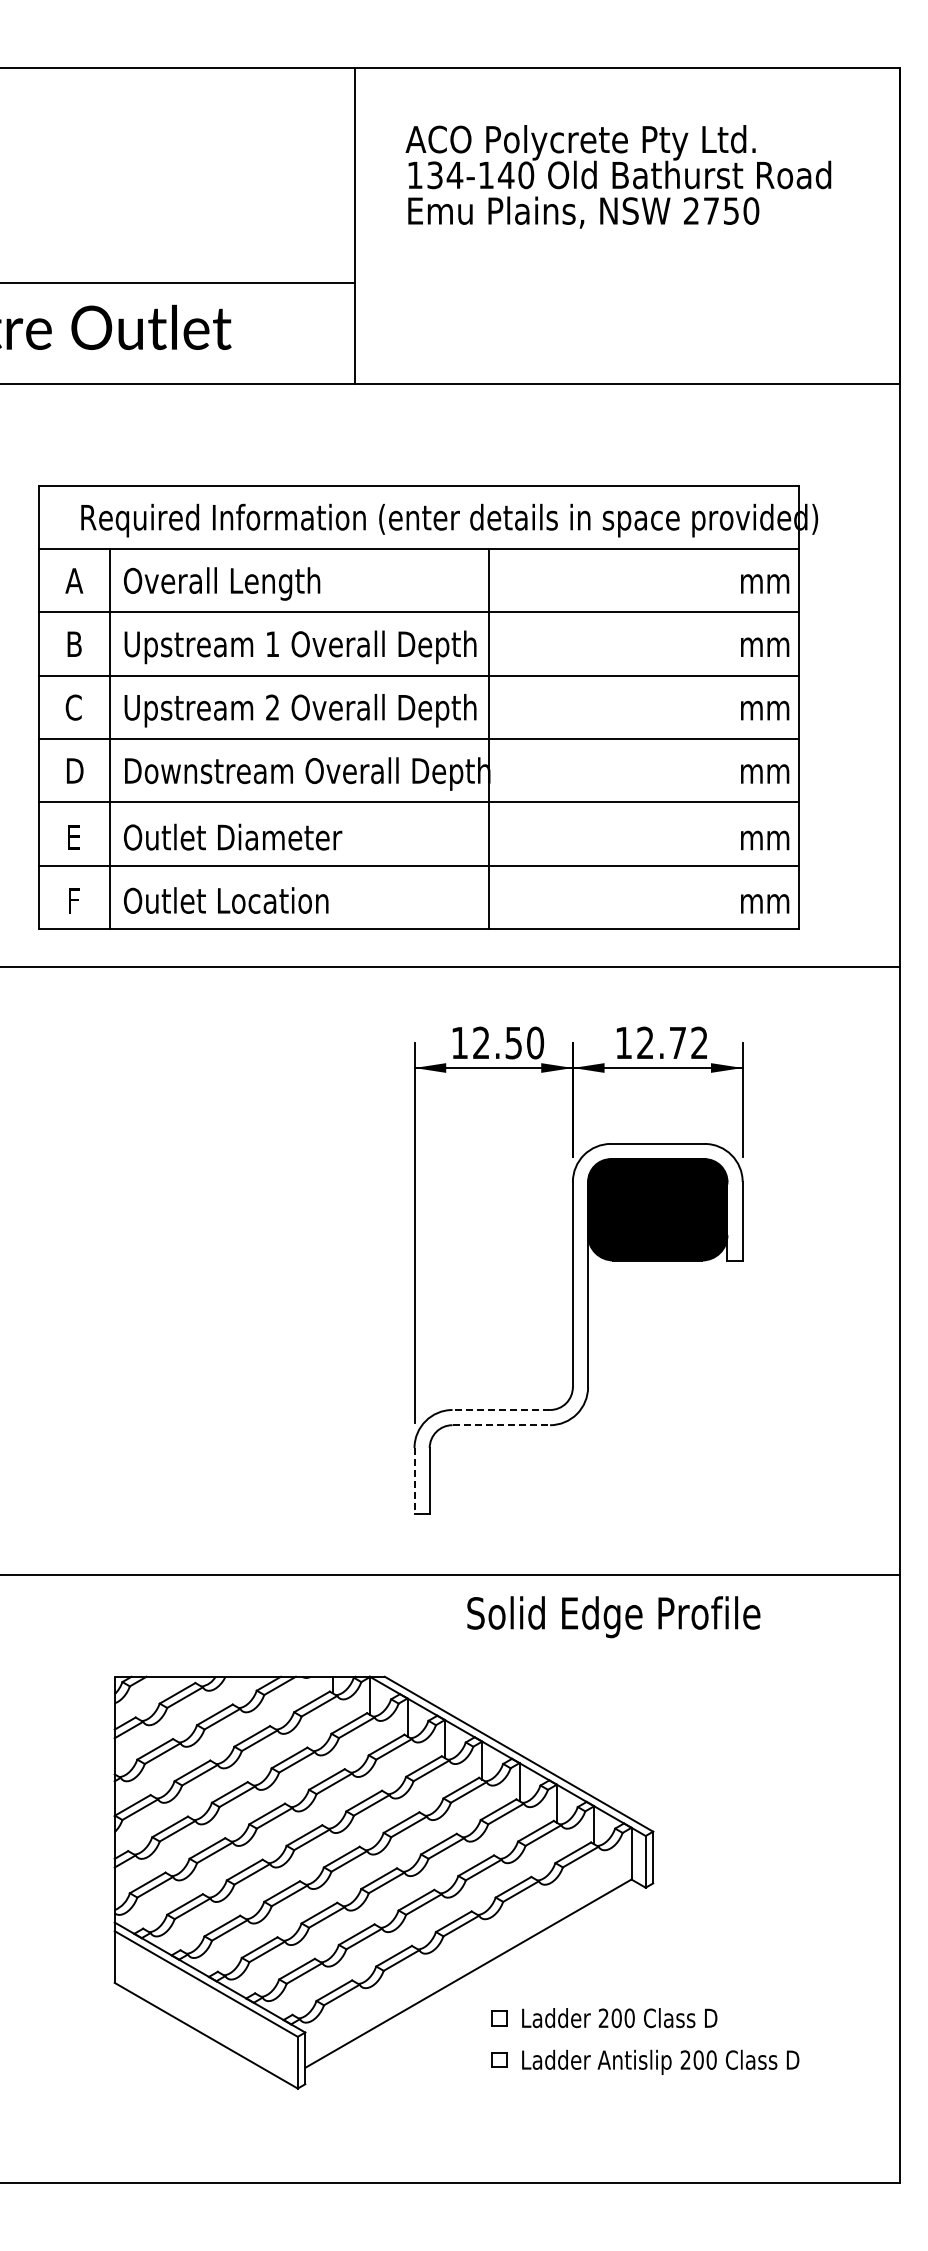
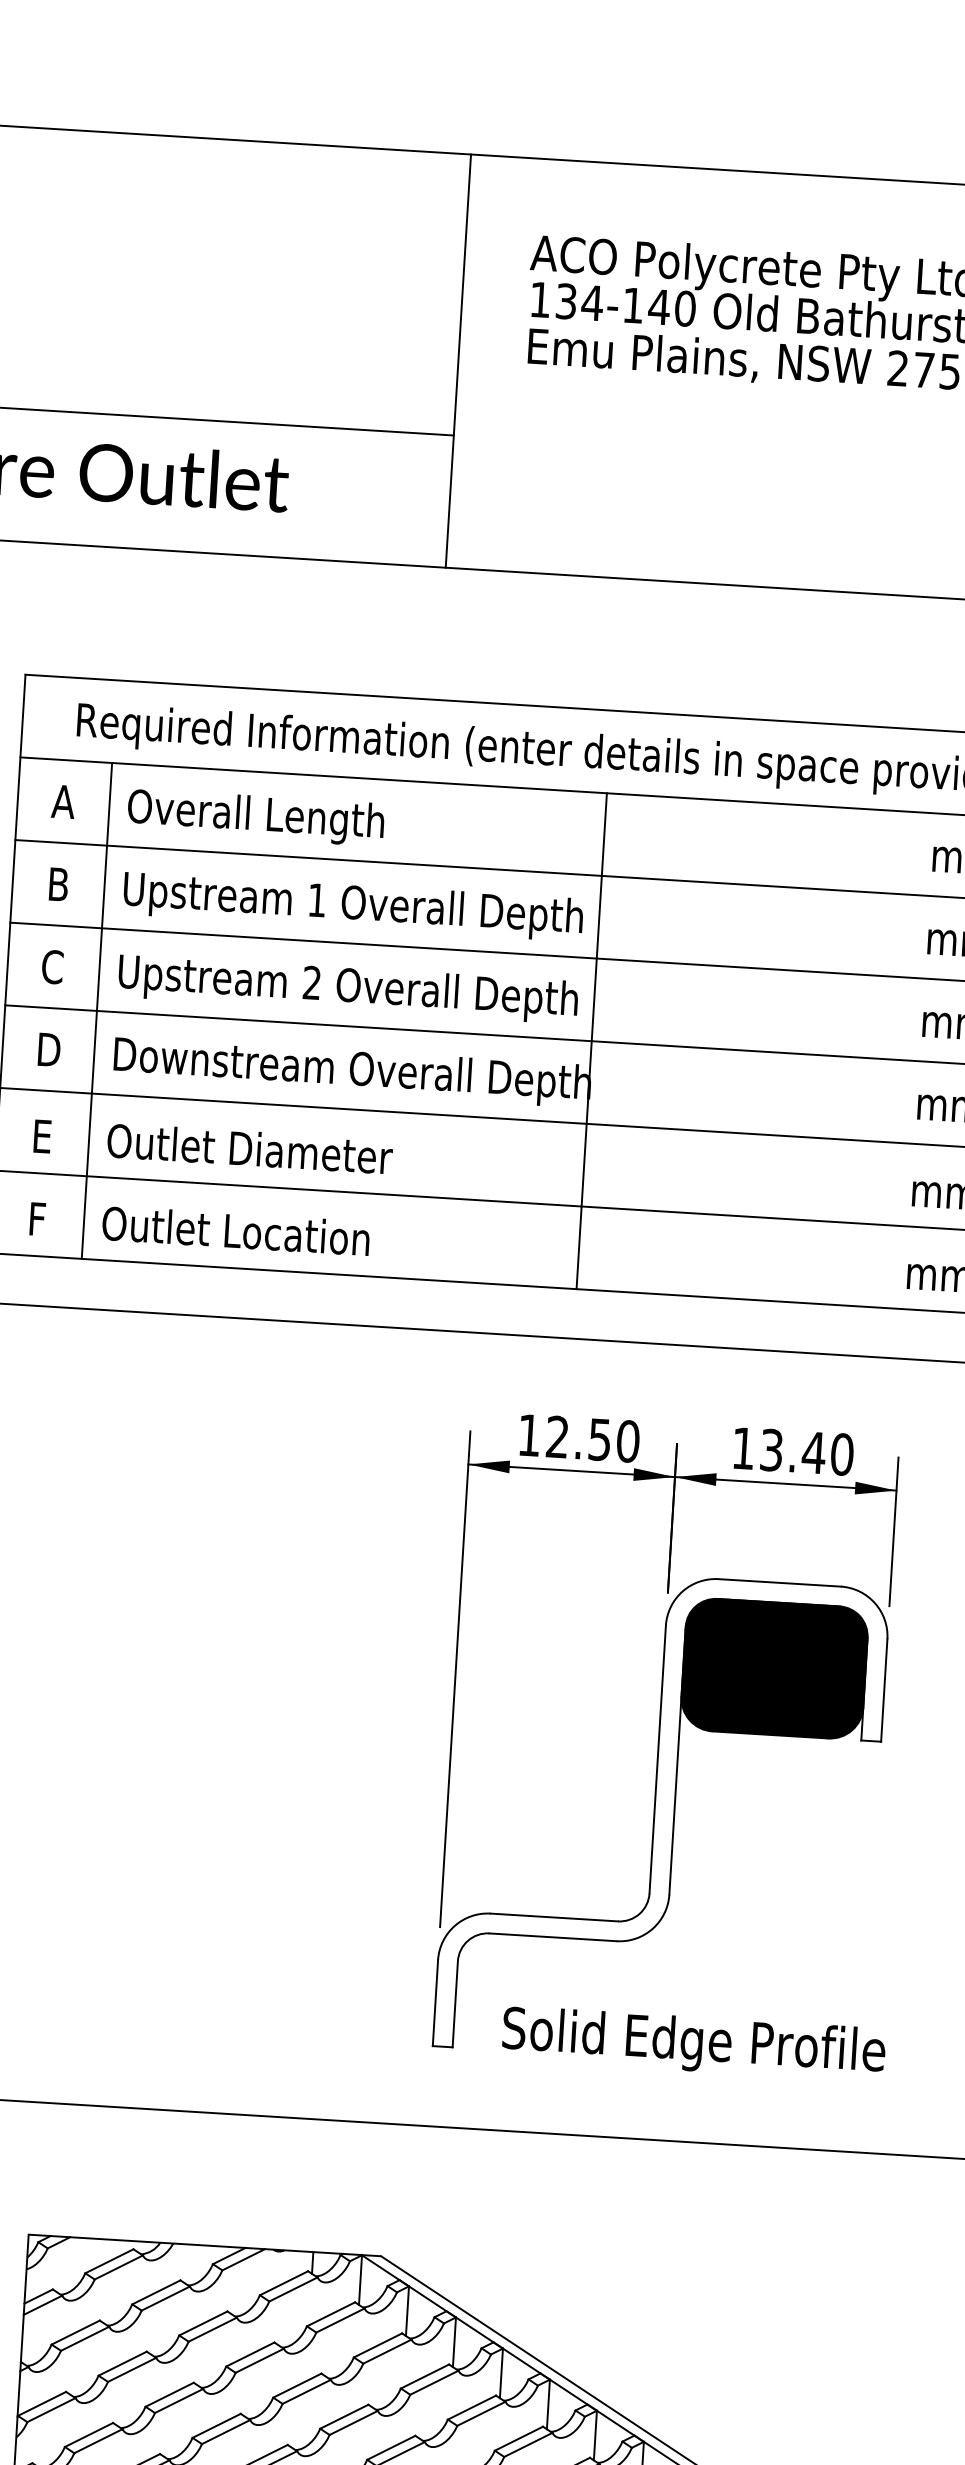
text: (672, 1042) -> (806, 1451), 12.72 -> 13.40
line: (501, 1410) -> (554, 1918), dashed -> solid
line: (501, 1425) -> (553, 1937), dashed -> solid
line: (414, 1480) -> (435, 2002), dashed -> solid
text: (613, 1617) -> (693, 2044), moved

